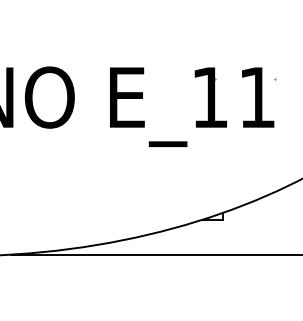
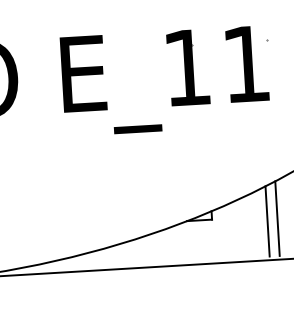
line: (274, 221) -> (277, 218), added
line: (266, 223) -> (267, 221), added

